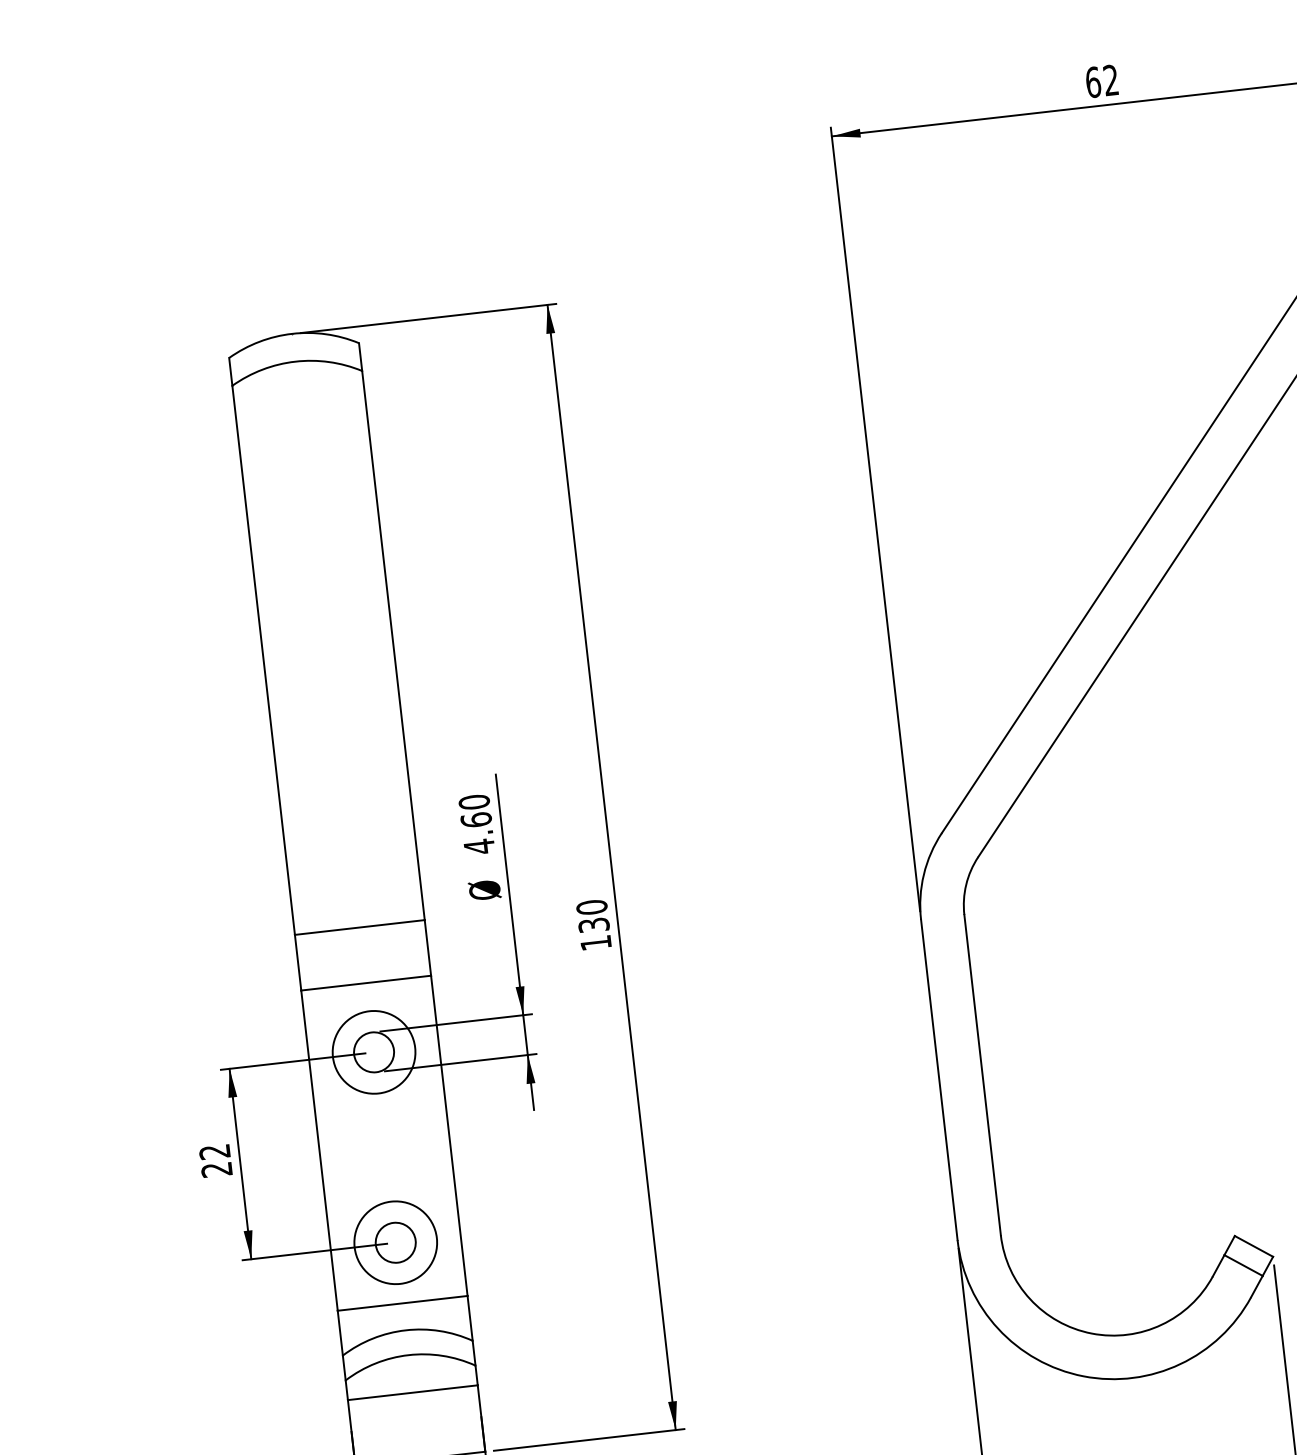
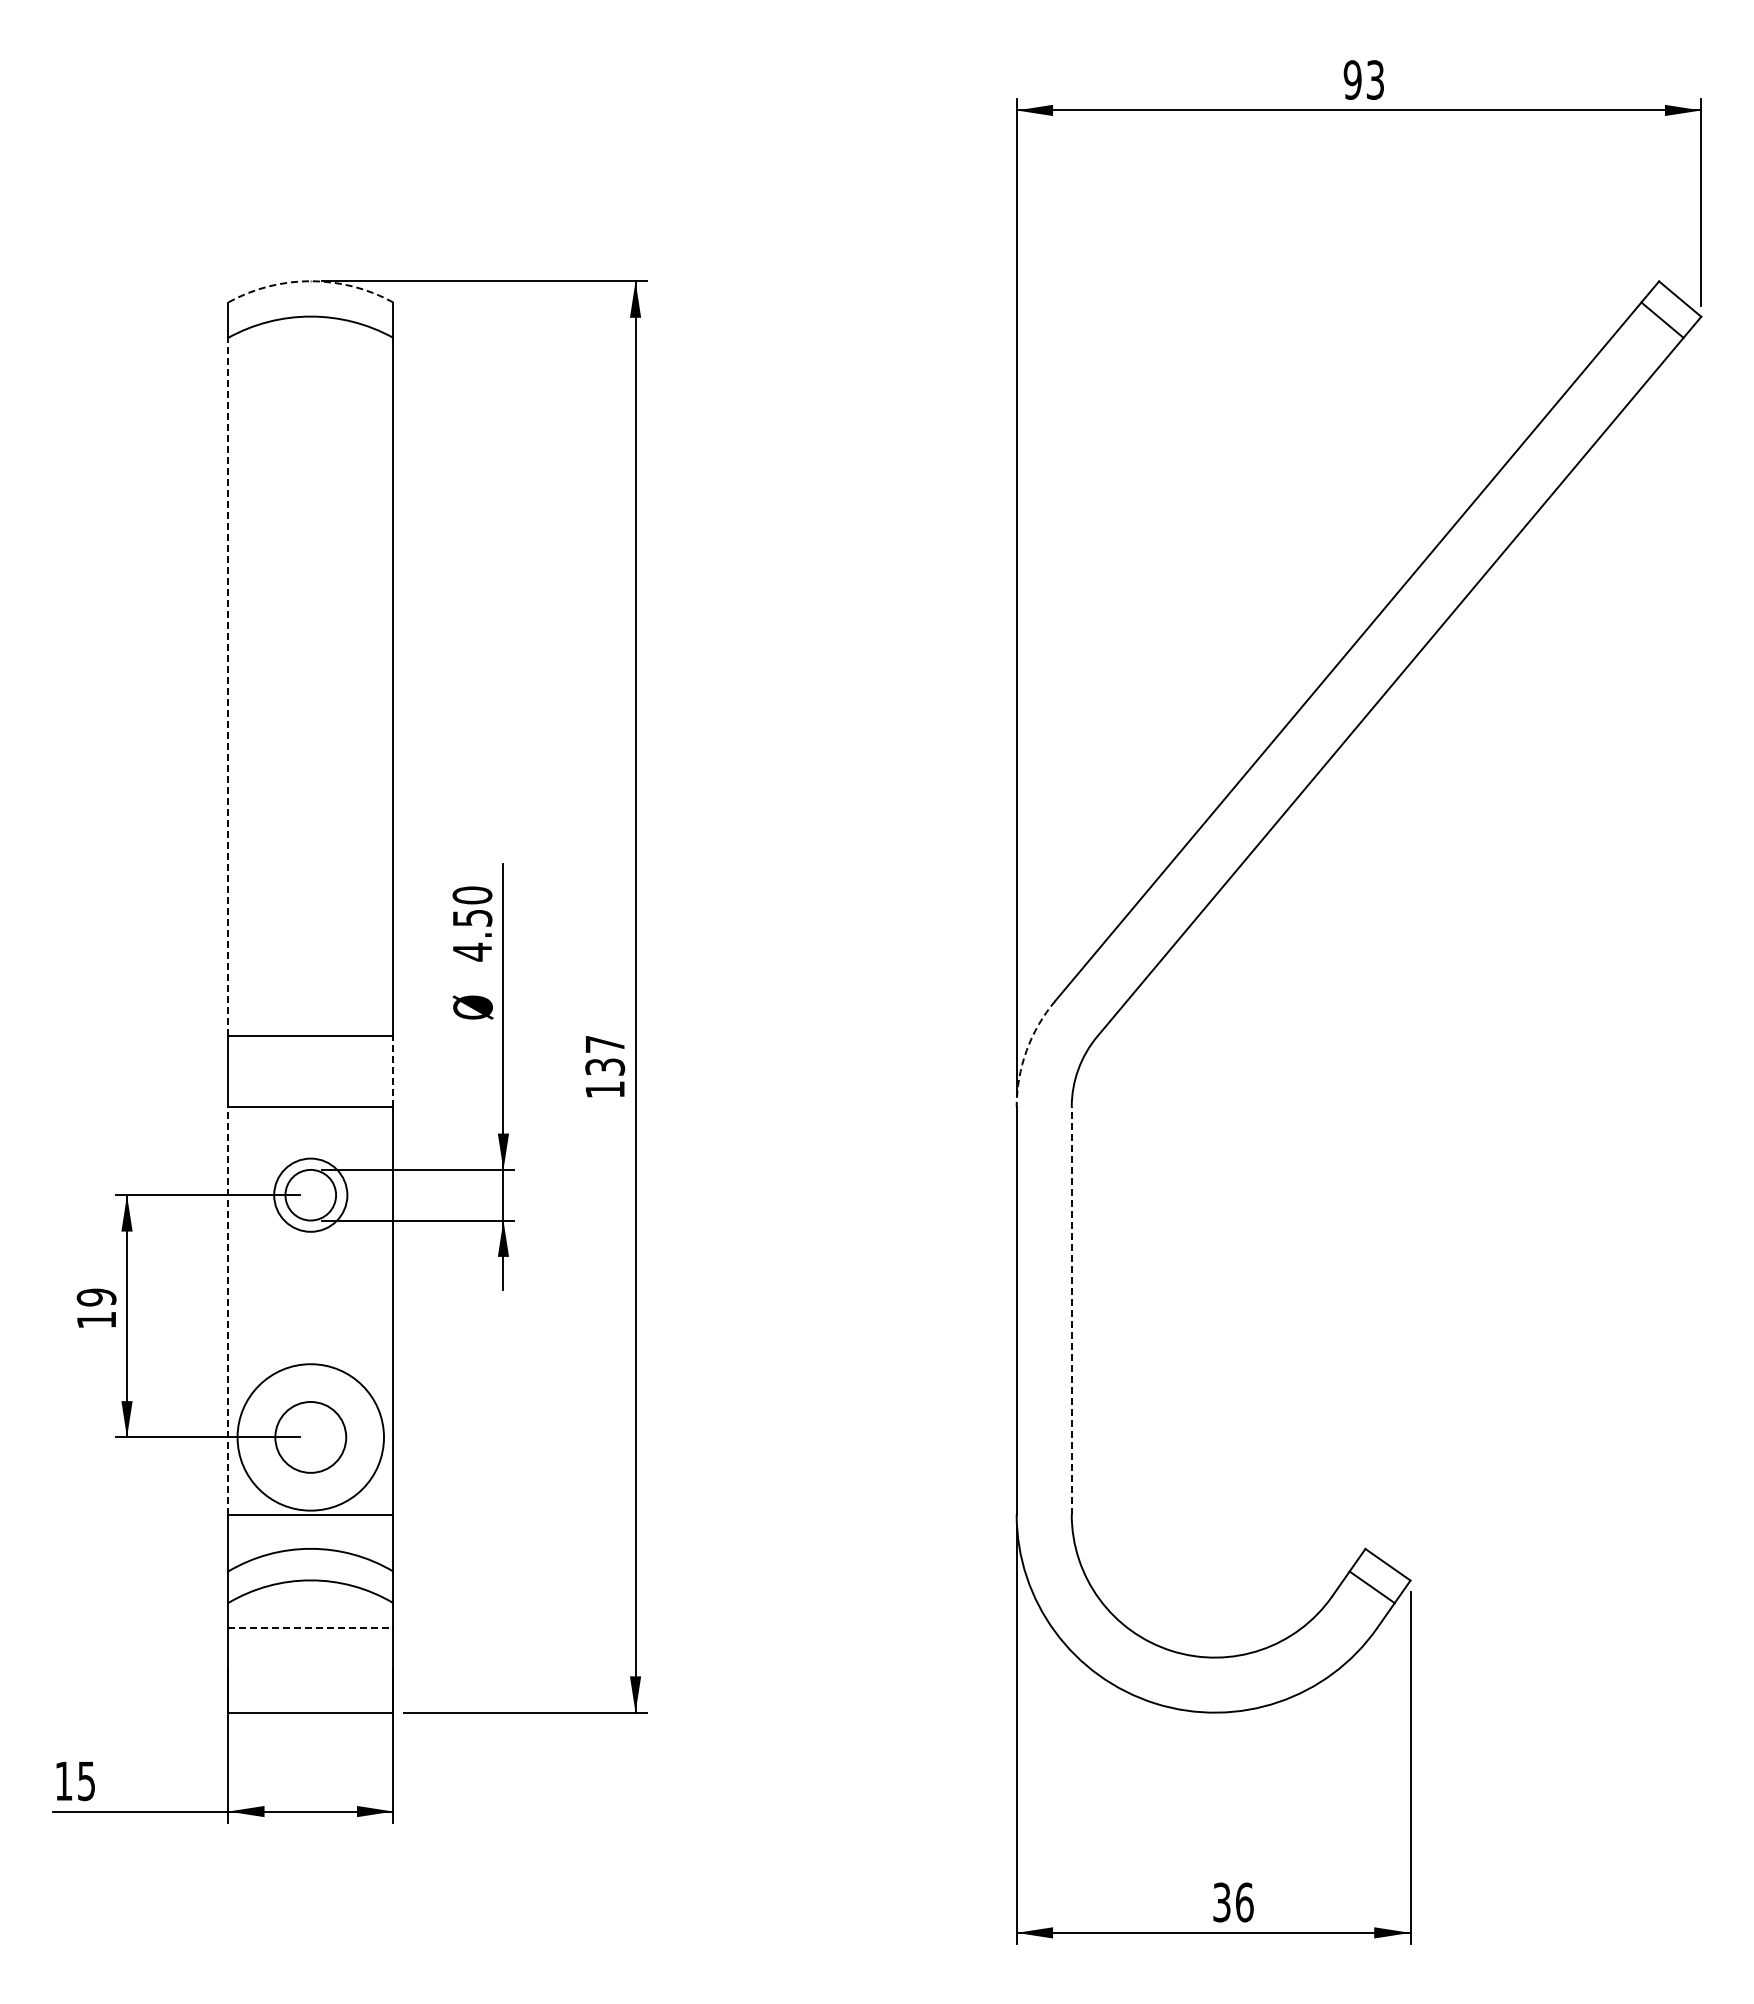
text: (1101, 80) -> (1363, 79), 62 -> 93
arc: (292, 334) -> (310, 281), solid -> dashed
line: (263, 659) -> (228, 686), solid -> dashed
text: (476, 819) -> (472, 917), 4.60 -> 4.50
arc: (923, 874) -> (1026, 1050), solid -> dashed
text: (592, 907) -> (605, 1044), 130 -> 137
line: (428, 947) -> (393, 1071), solid -> dashed
circle: (373, 1051) -> (310, 1194), size x0.7
line: (982, 1074) -> (1071, 1310), solid -> dashed
line: (319, 1150) -> (228, 1310), solid -> dashed
text: (215, 1160) -> (96, 1308), 22 -> 19
circle: (395, 1242) -> (310, 1437), size x1.4
circle: (395, 1242) -> (310, 1437), size x1.4
line: (412, 1393) -> (310, 1628), solid -> dashed

